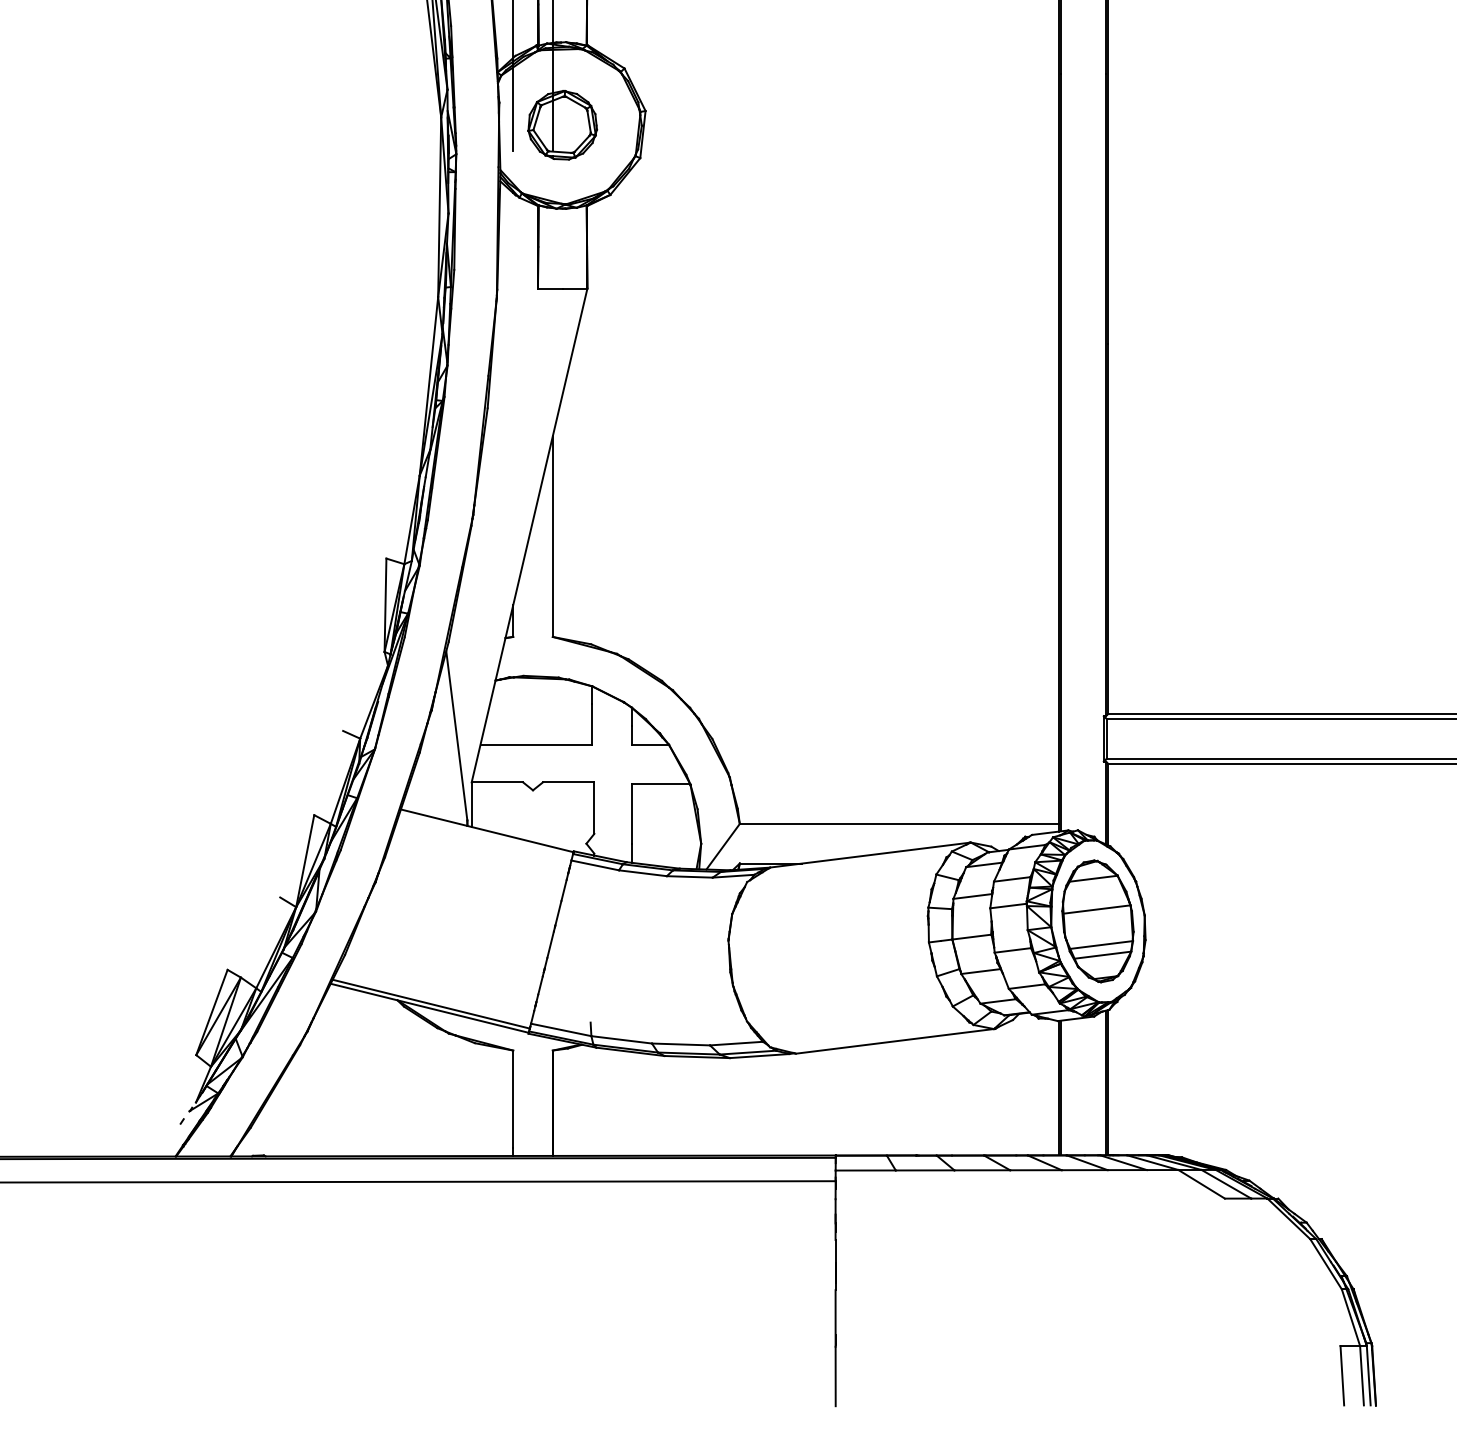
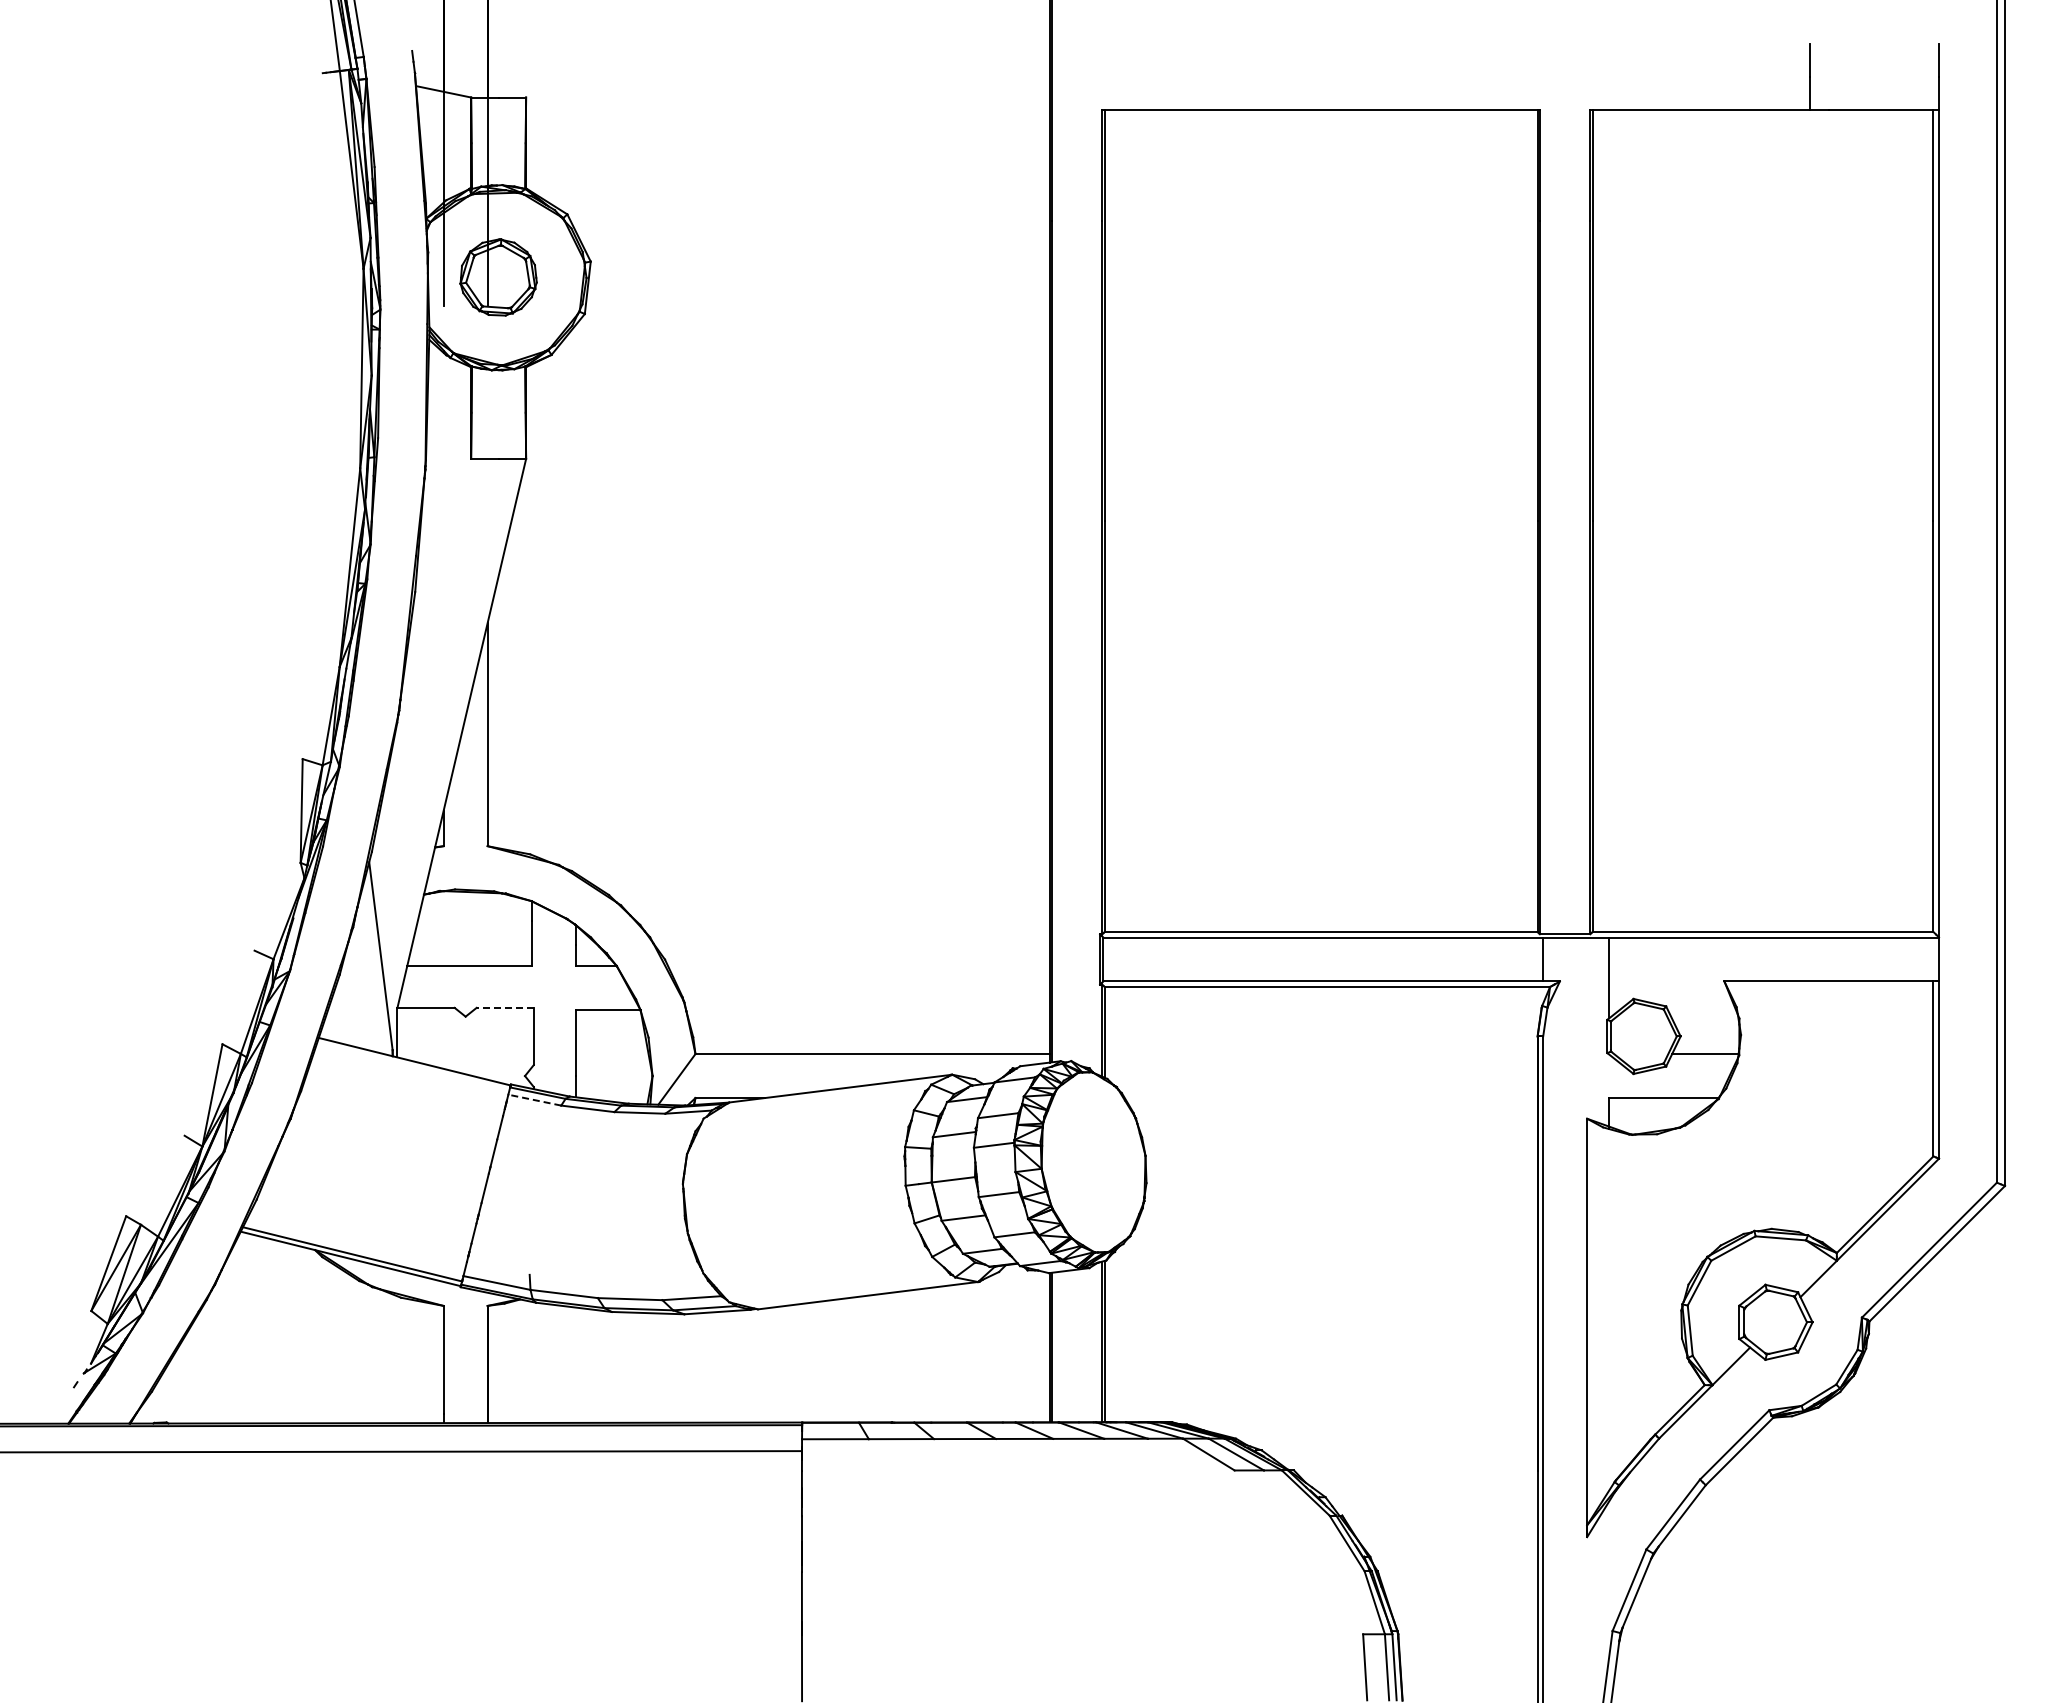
line: (568, 782) -> (505, 1007), solid -> dashed
line: (594, 865) -> (534, 1100), solid -> dashed
part: (1097, 921) -> (1093, 1162), removed

